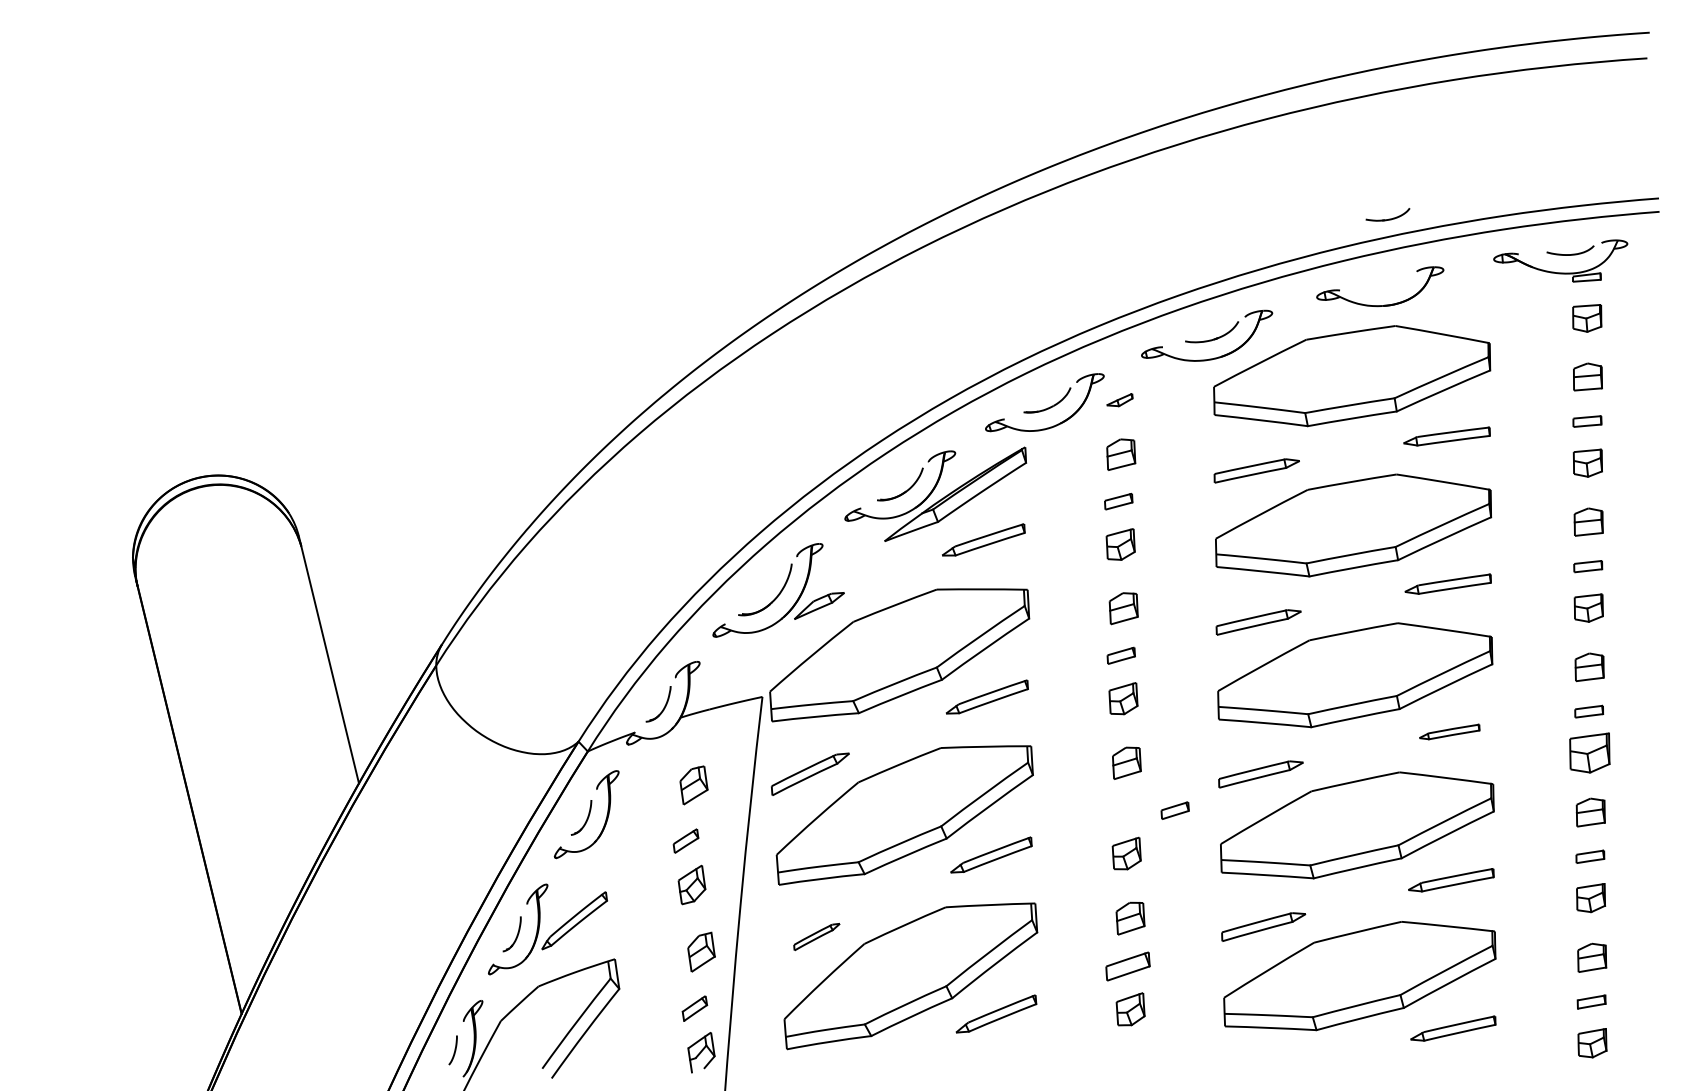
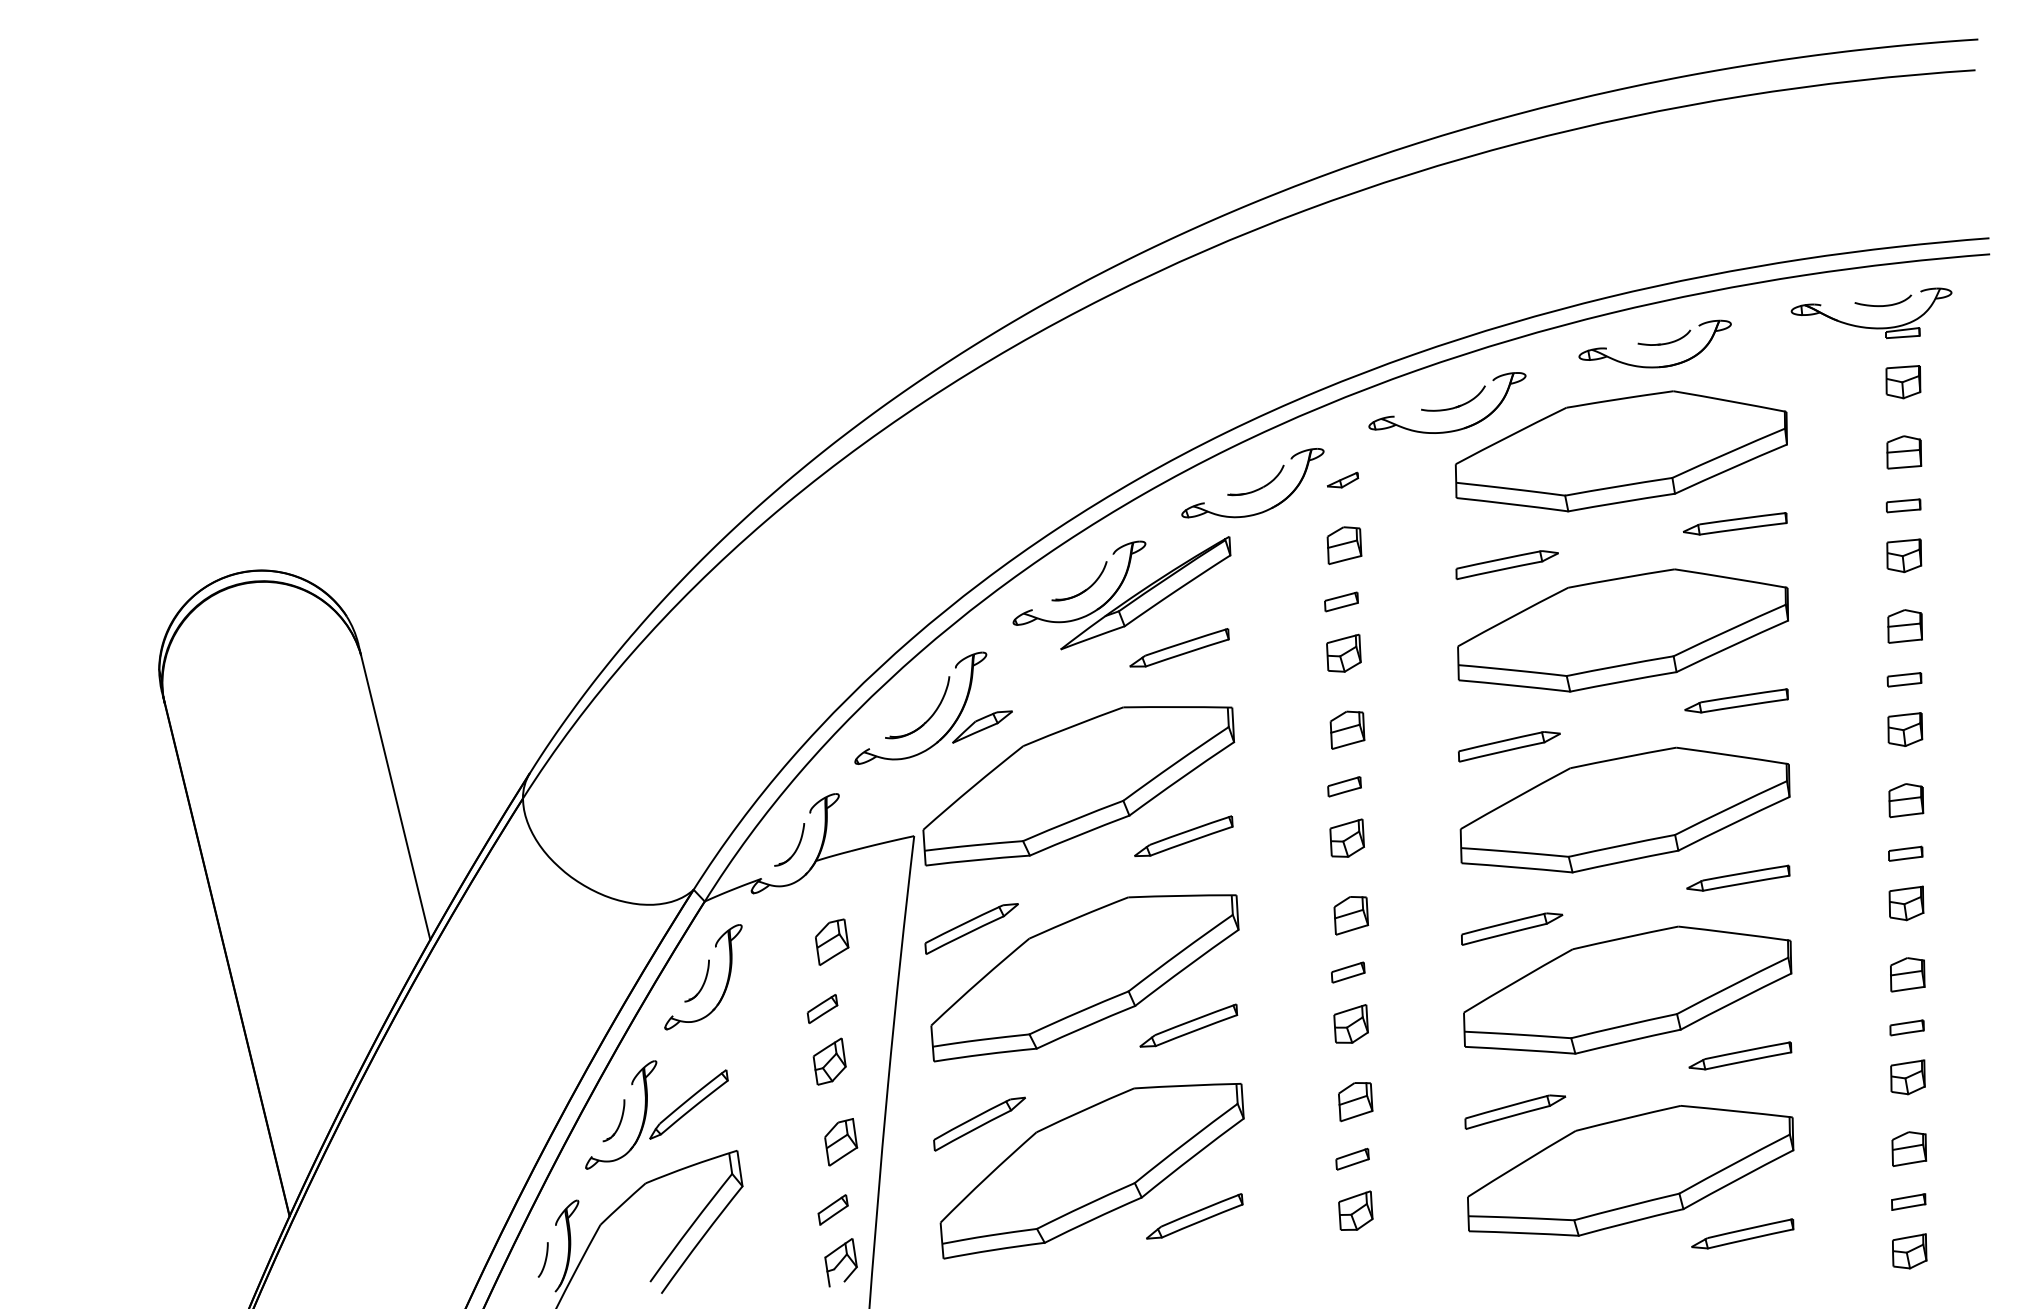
part: (1388, 214) -> (1664, 337), moved
part: (1449, 731) -> (1738, 877), size x1.43
part: (1589, 753) -> (1906, 903), size x0.71
part: (1175, 810) -> (1348, 972), moved
part: (816, 936) -> (979, 1123), size x1.67
part: (1127, 965) -> (1352, 1158), size x0.62

